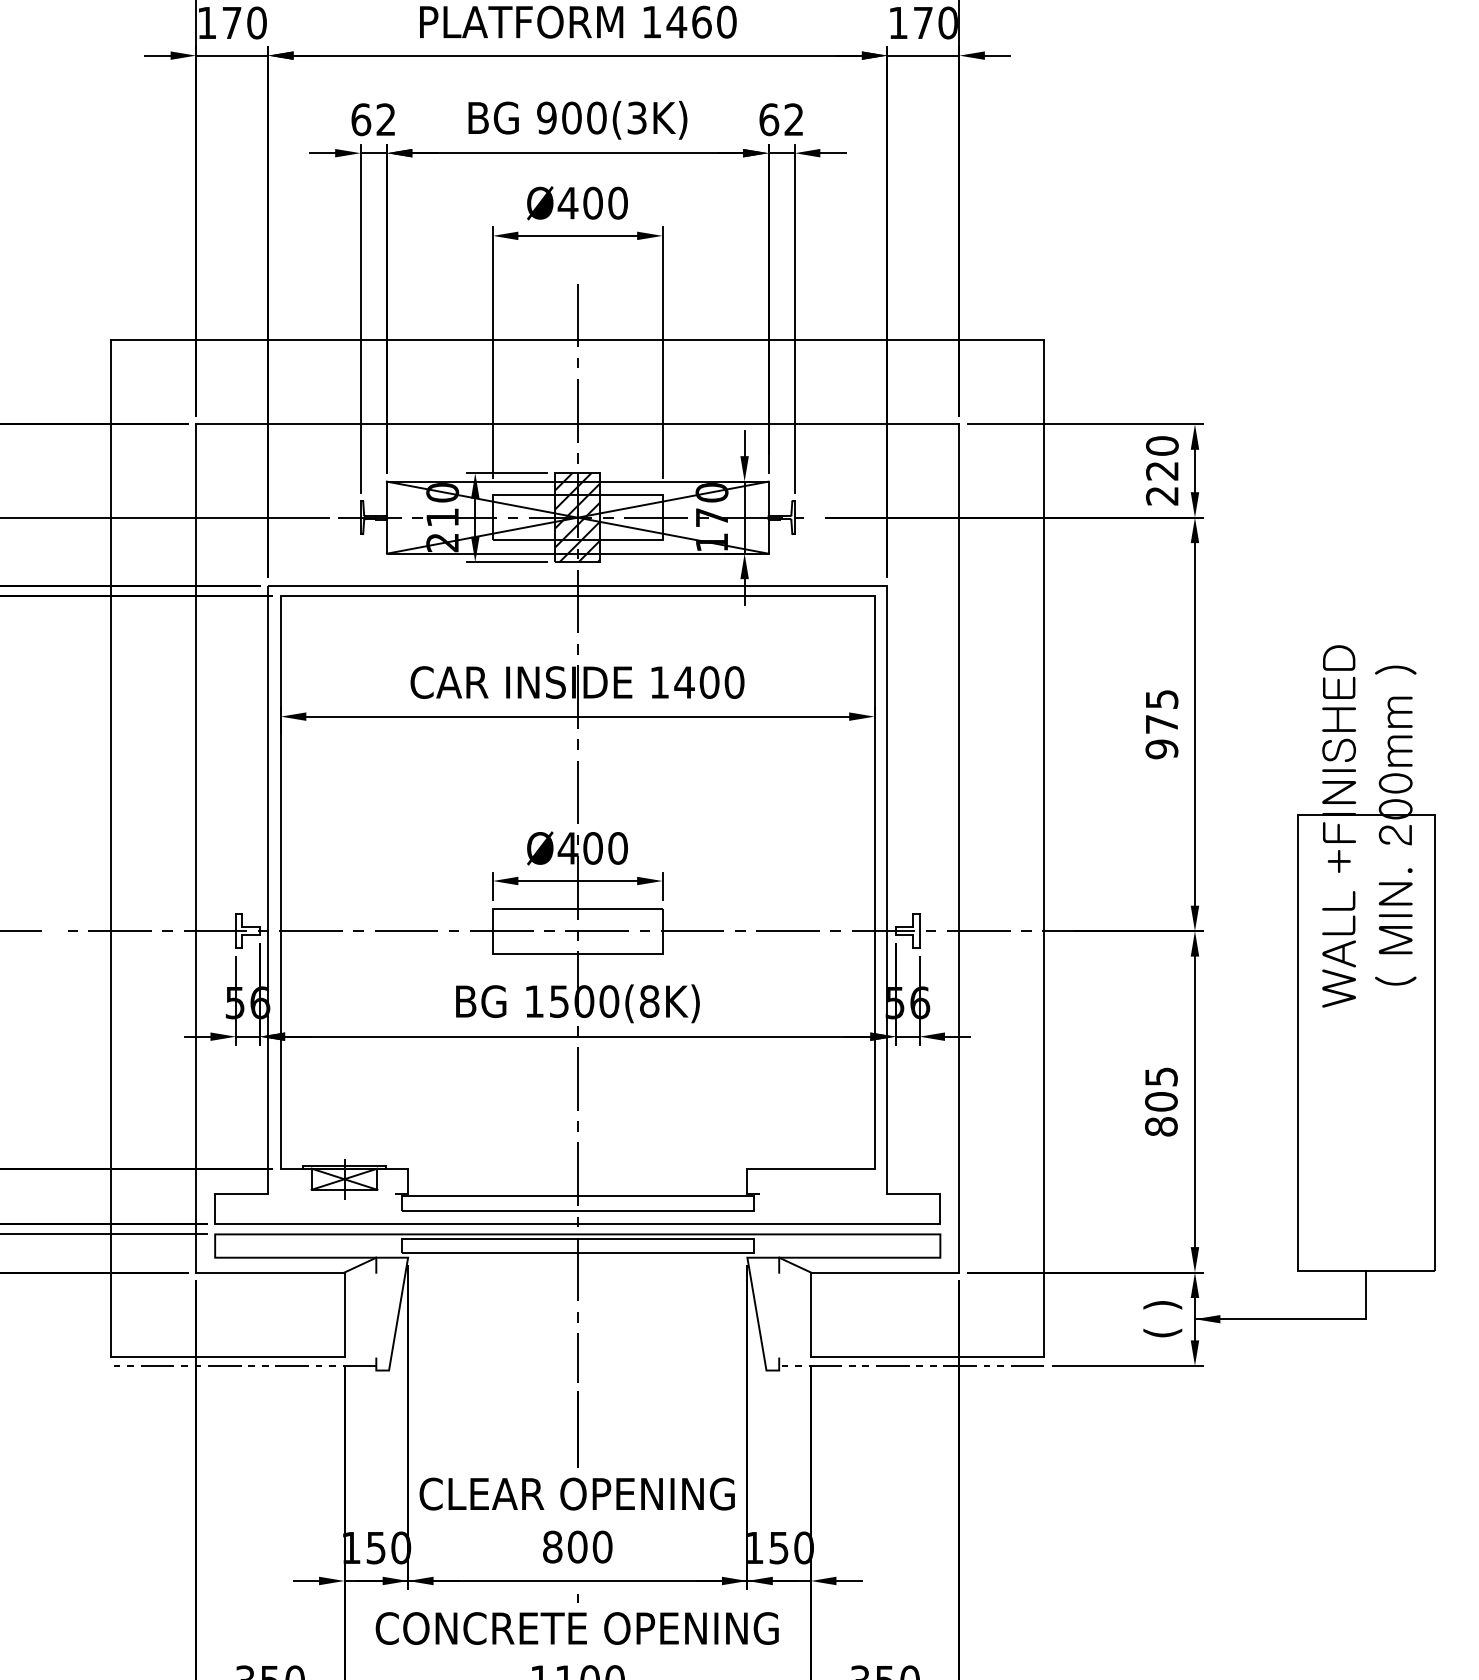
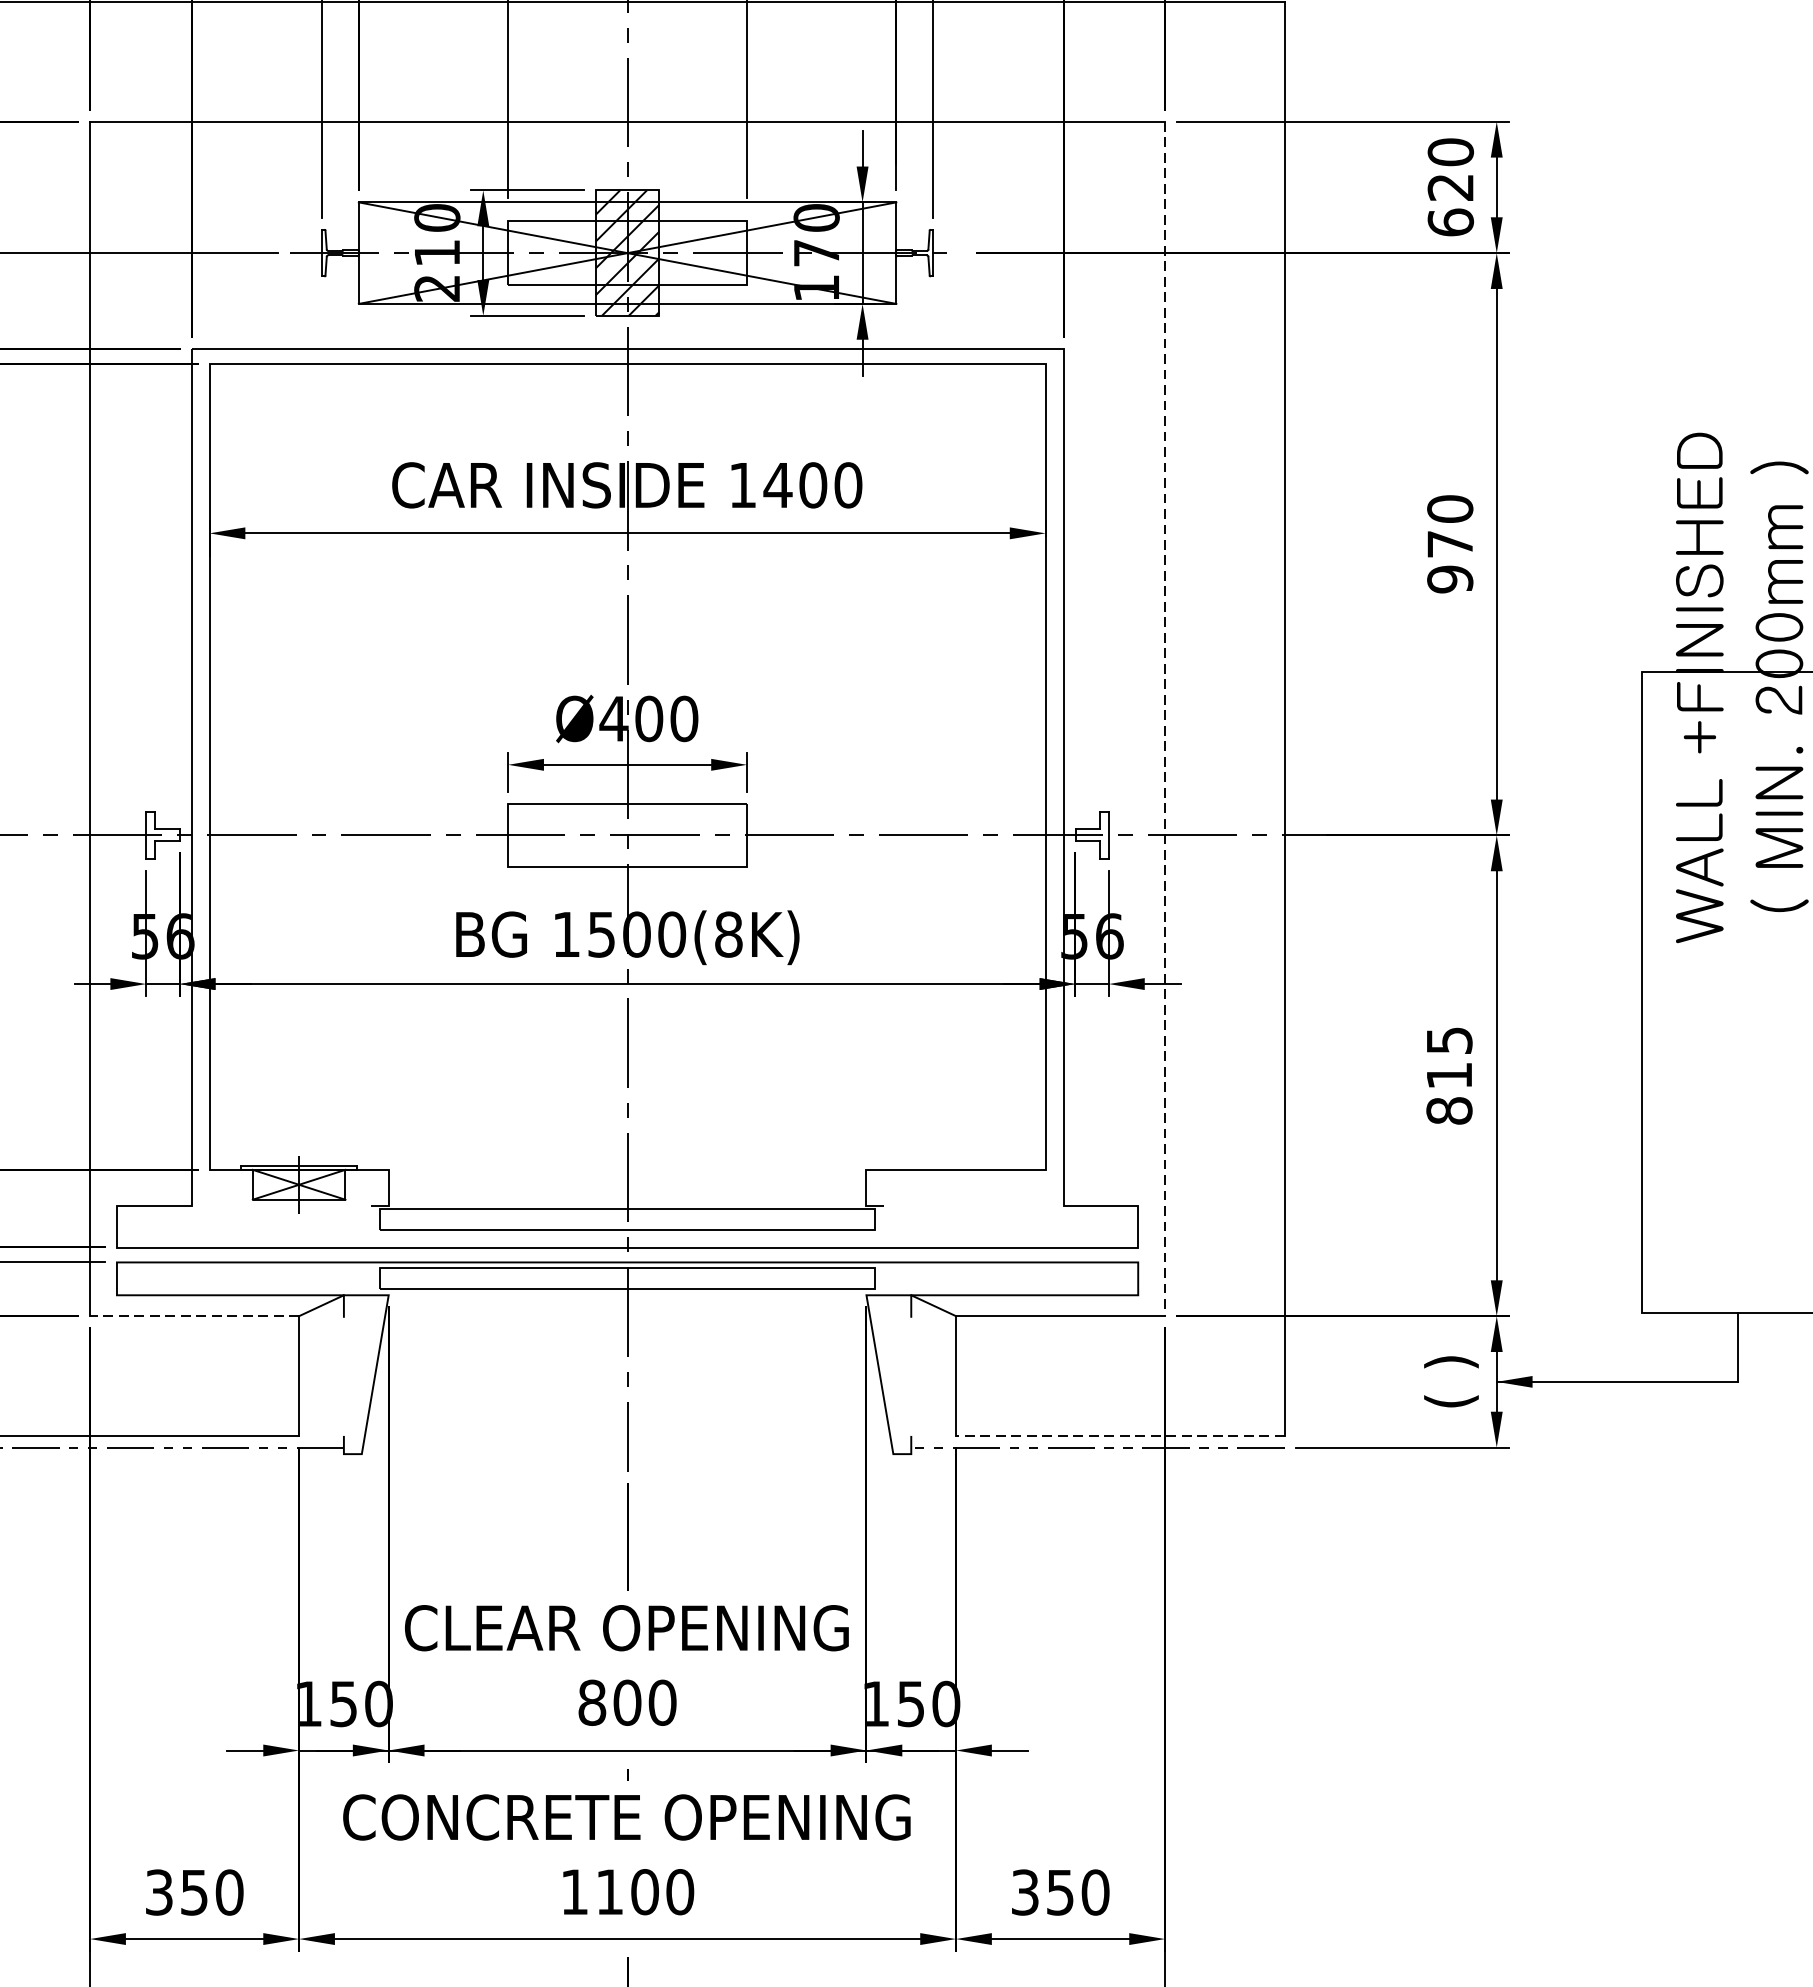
text: (1162, 495) -> (1451, 221), 220 -> 620
text: (1161, 699) -> (1449, 509), 975 -> 970
line: (959, 848) -> (1165, 719), solid -> dashed
text: (1161, 1101) -> (1449, 1075), 805 -> 815
line: (269, 1272) -> (193, 1316), solid -> dashed
line: (927, 1357) -> (1120, 1435), solid -> dashed

